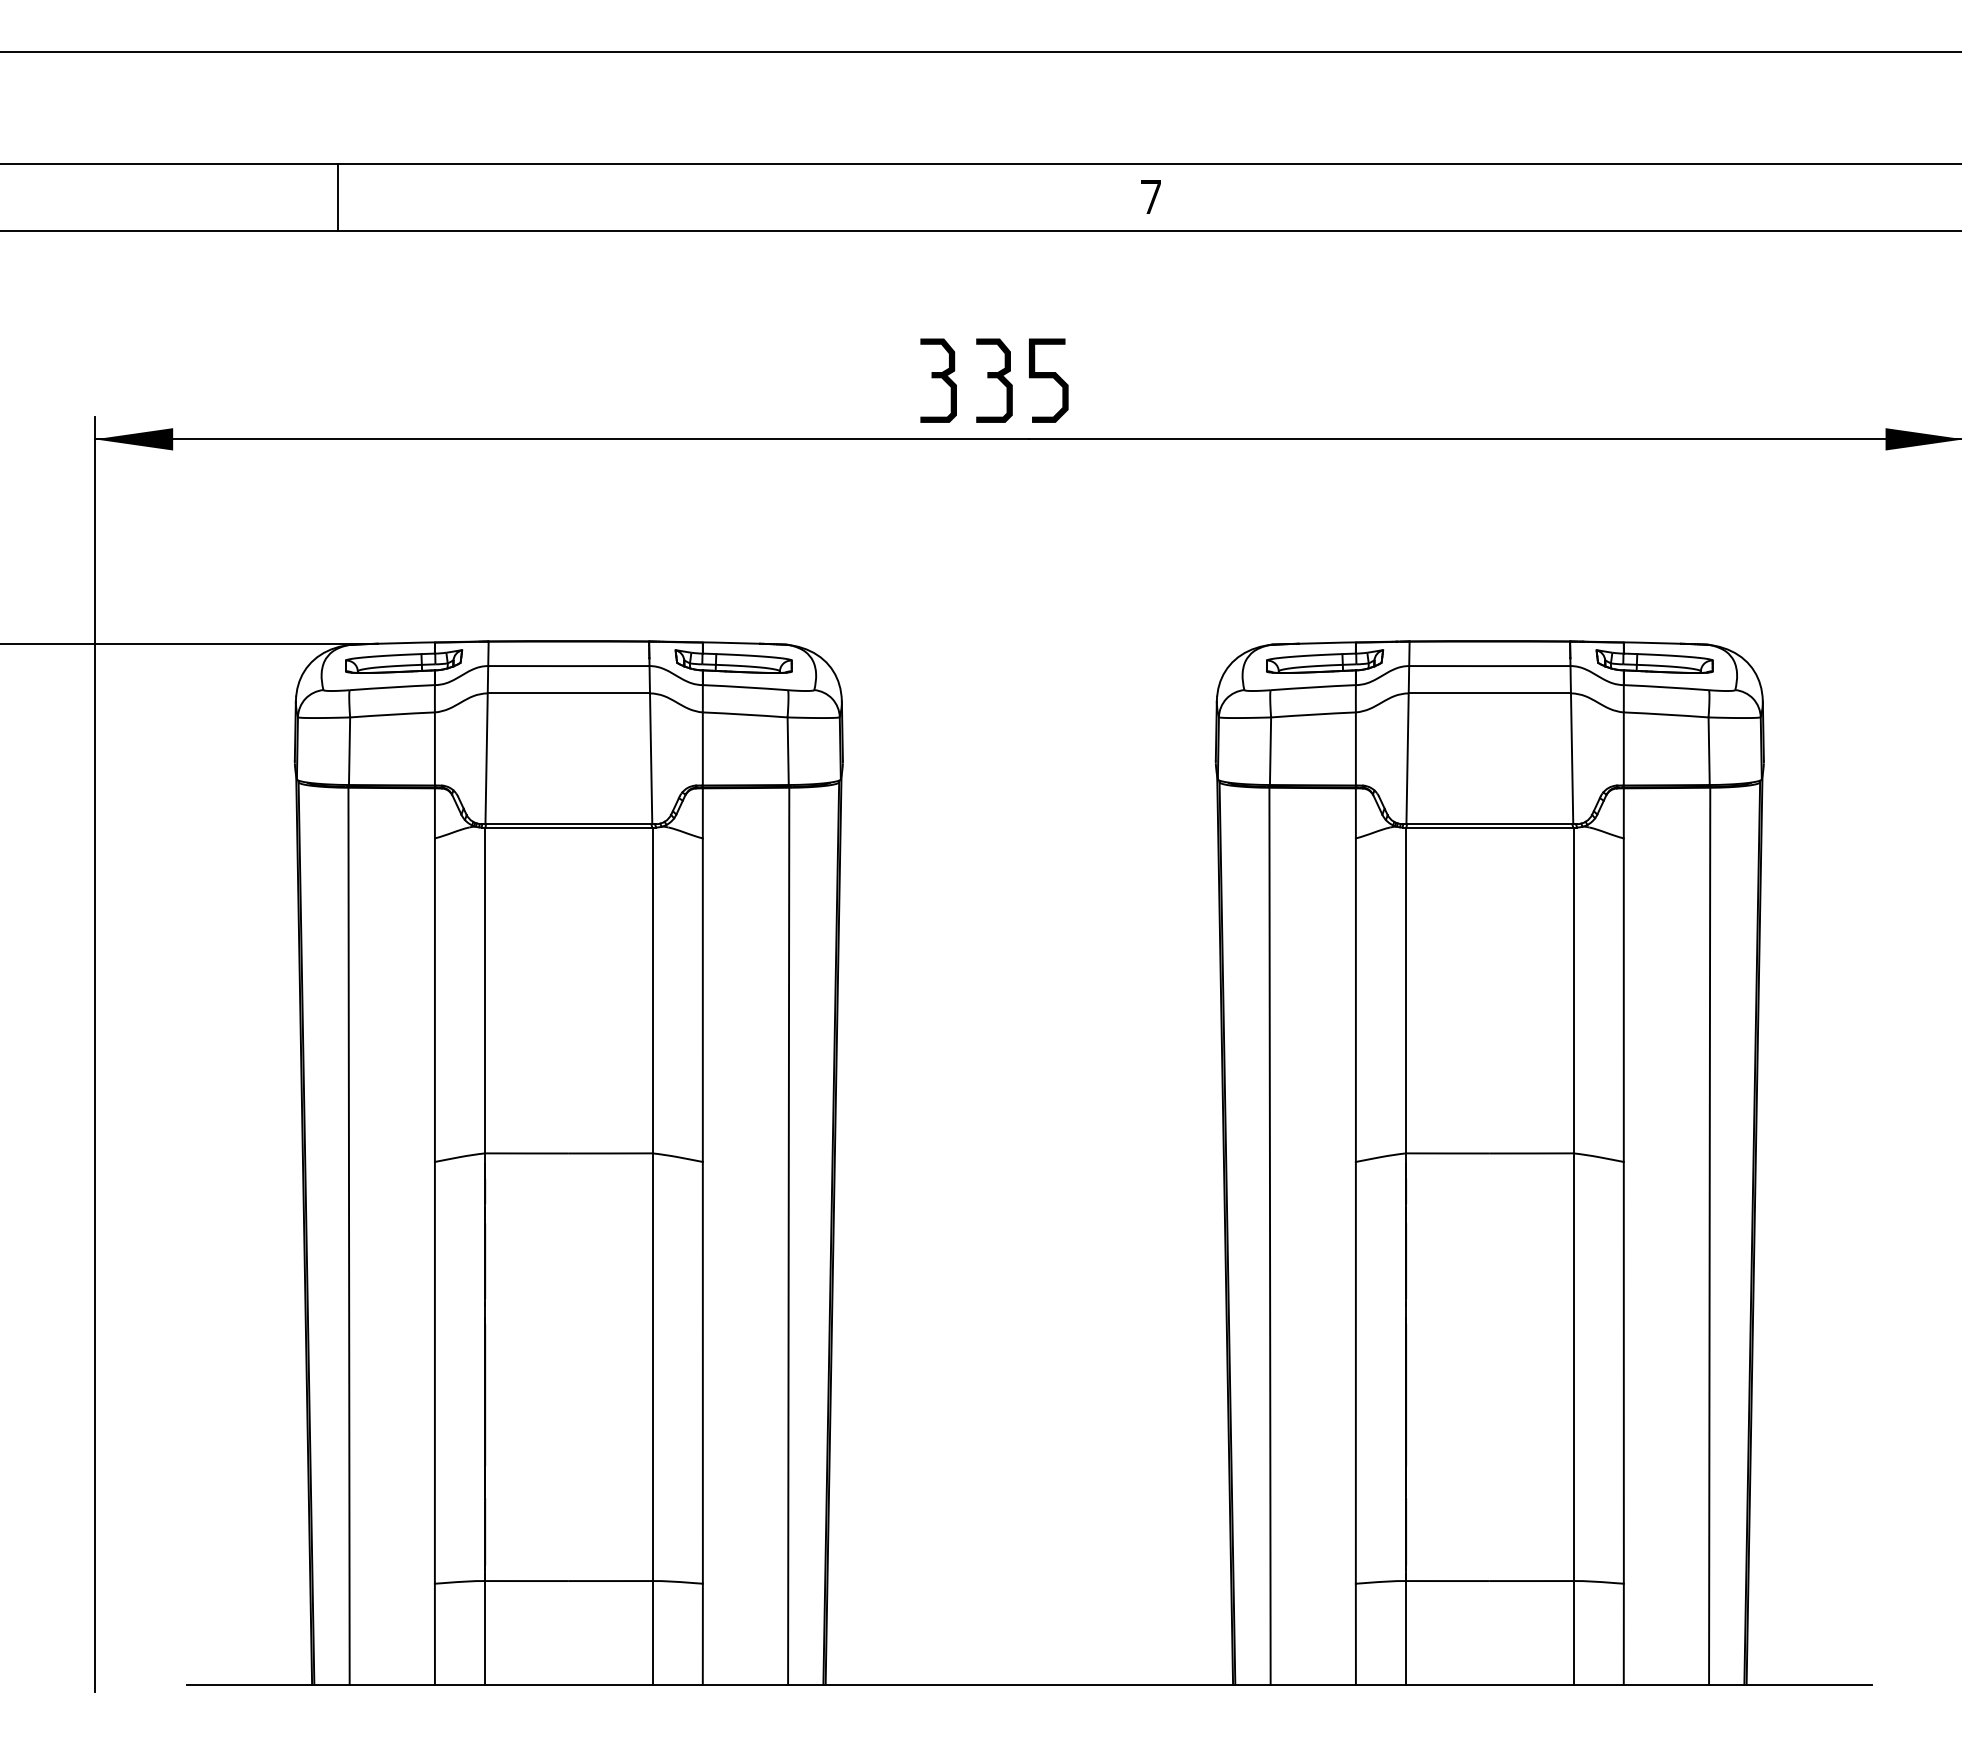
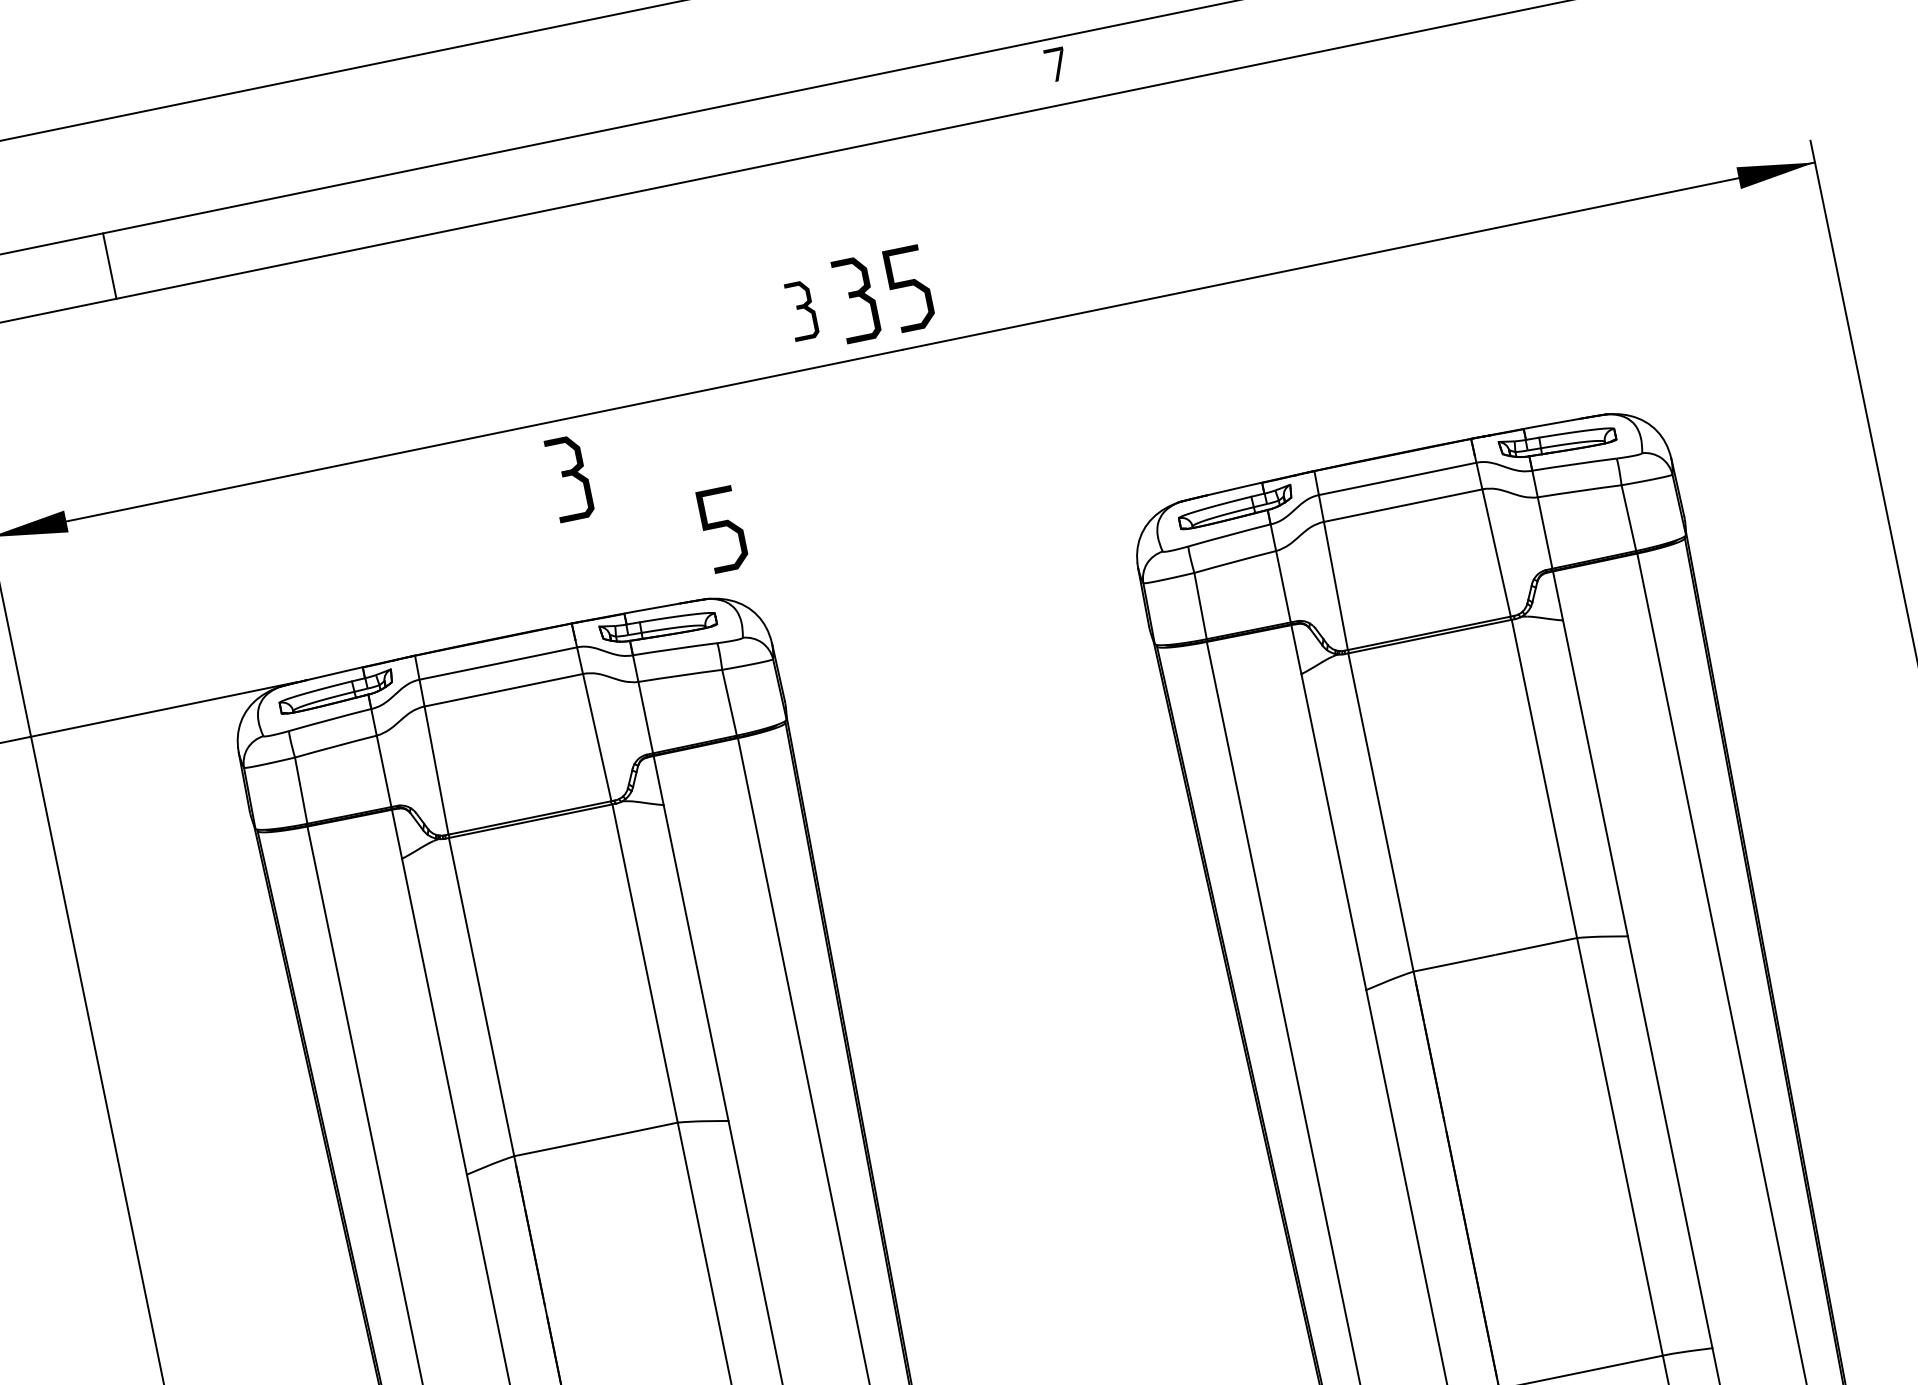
line: (338, 196) -> (109, 265), moved
part: (1150, 196) -> (1055, 64), moved
part: (938, 380) -> (802, 310), size x0.7
part: (676, 498) -> (569, 478), added
curve: (816, 577) -> (722, 527), added

